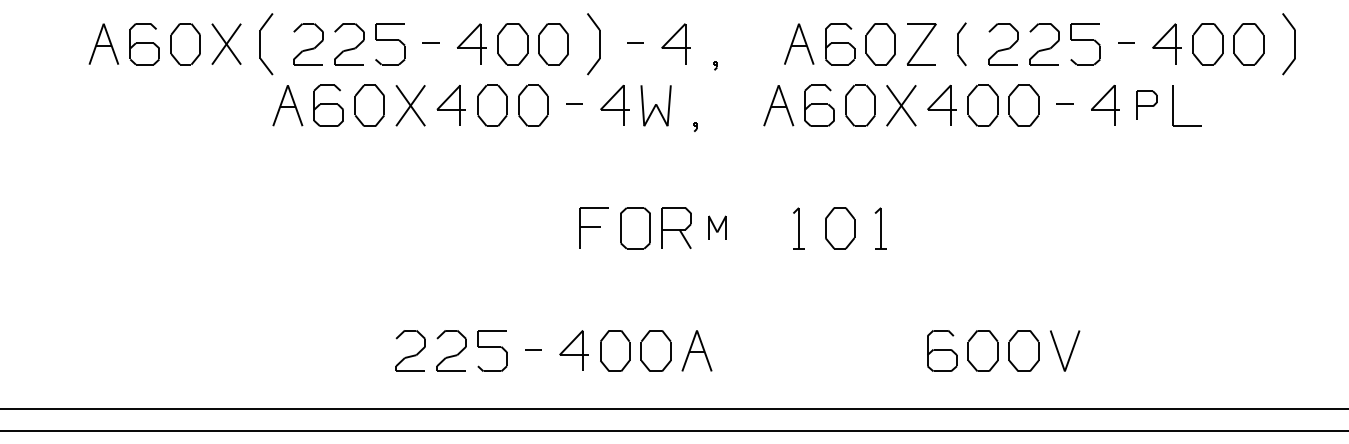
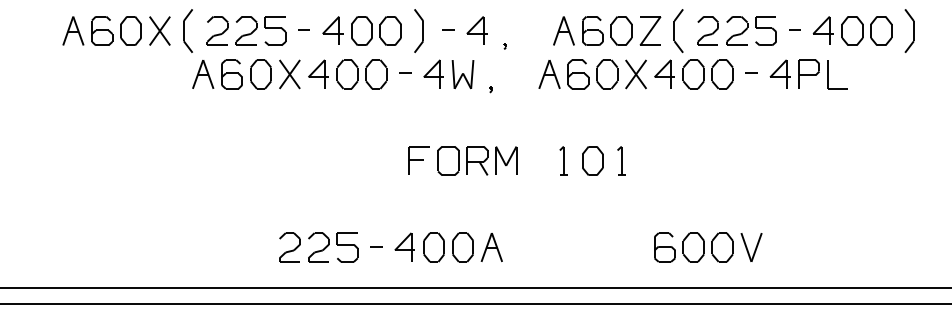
part: (961, 44) -> (678, 31), size x1.43
part: (1146, 104) -> (809, 73), size x1.43
part: (717, 227) -> (506, 160), size x1.67

